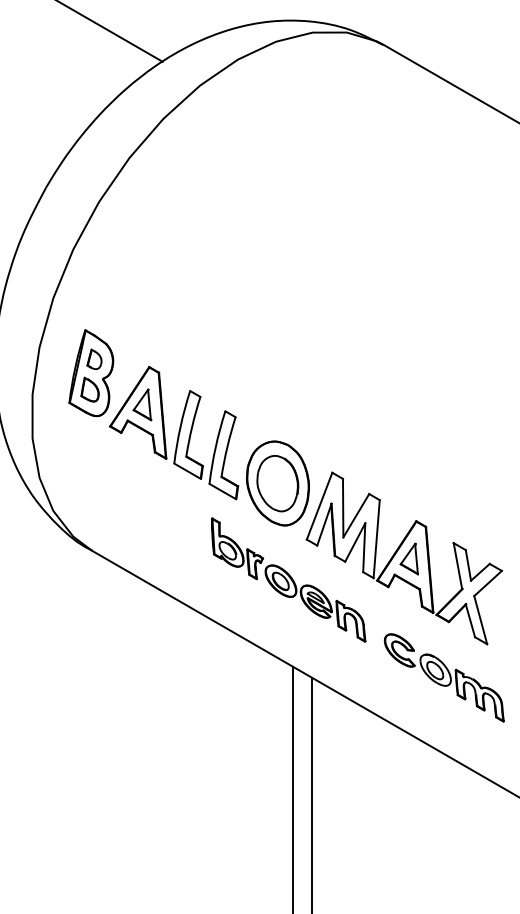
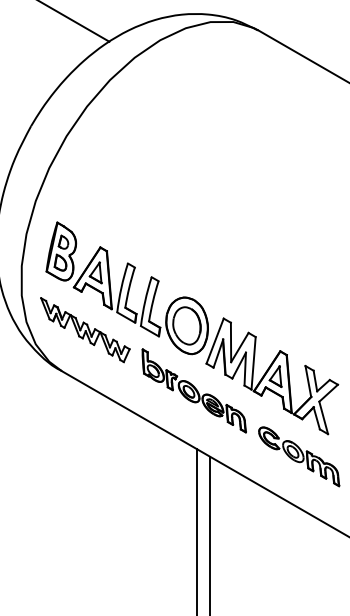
part: (127, 490) -> (85, 330), added

